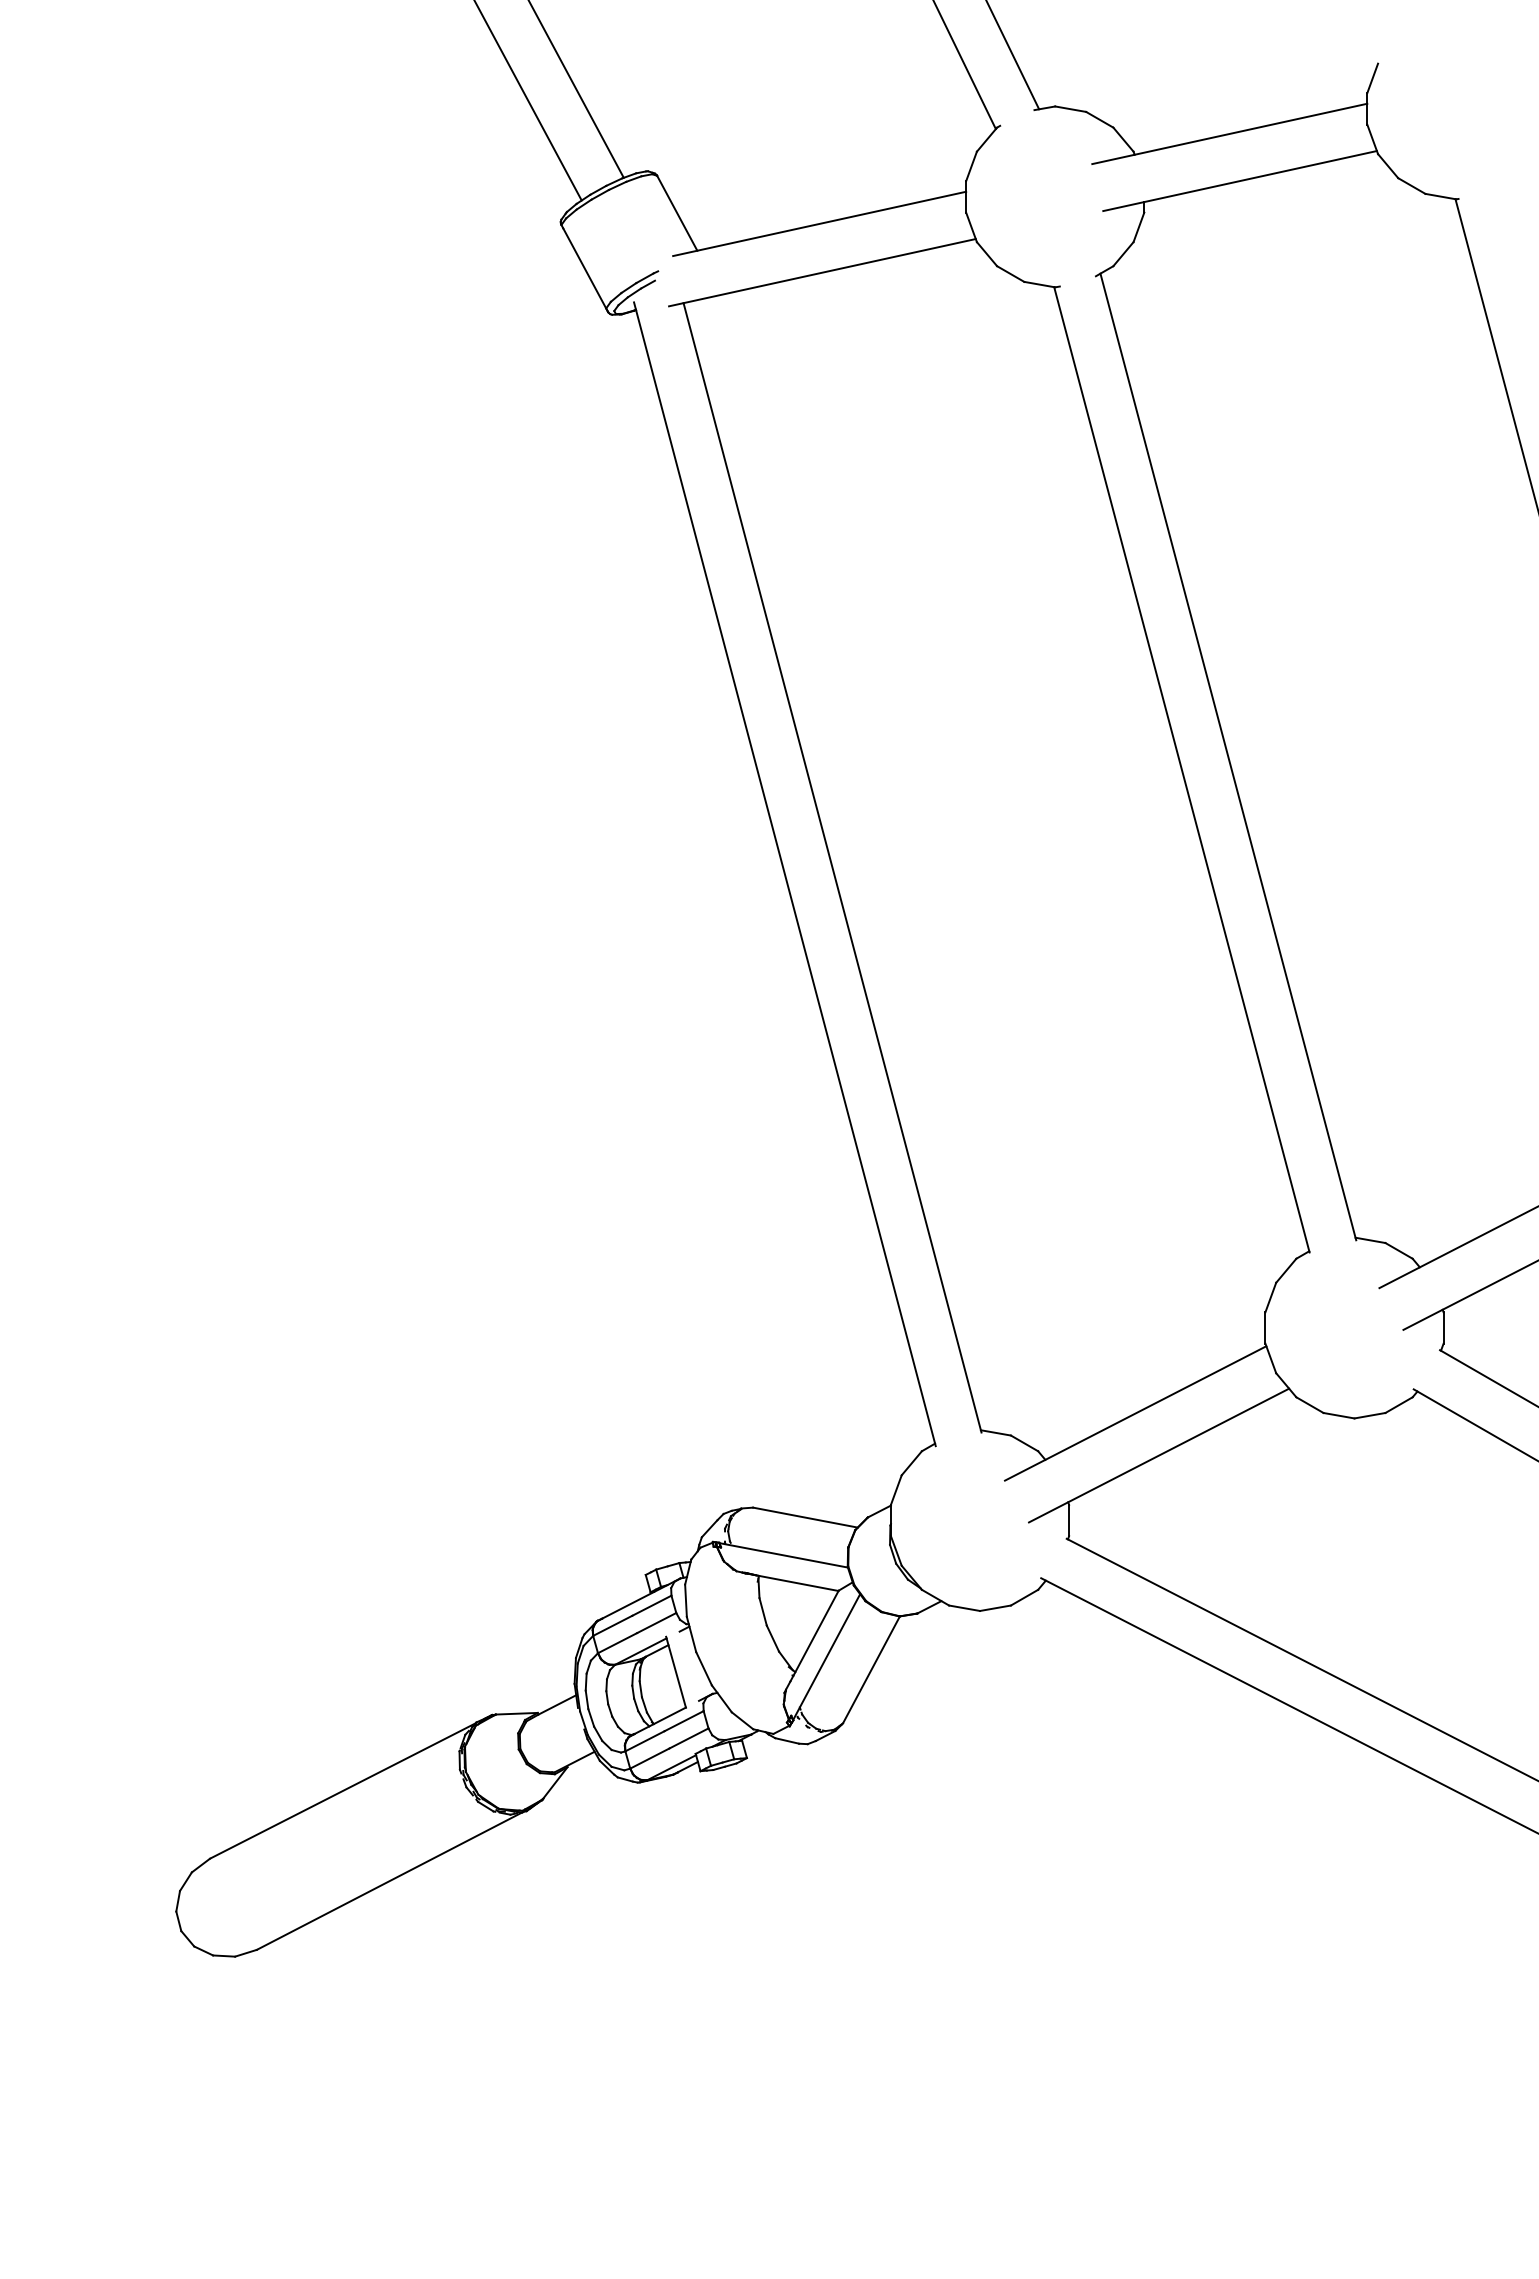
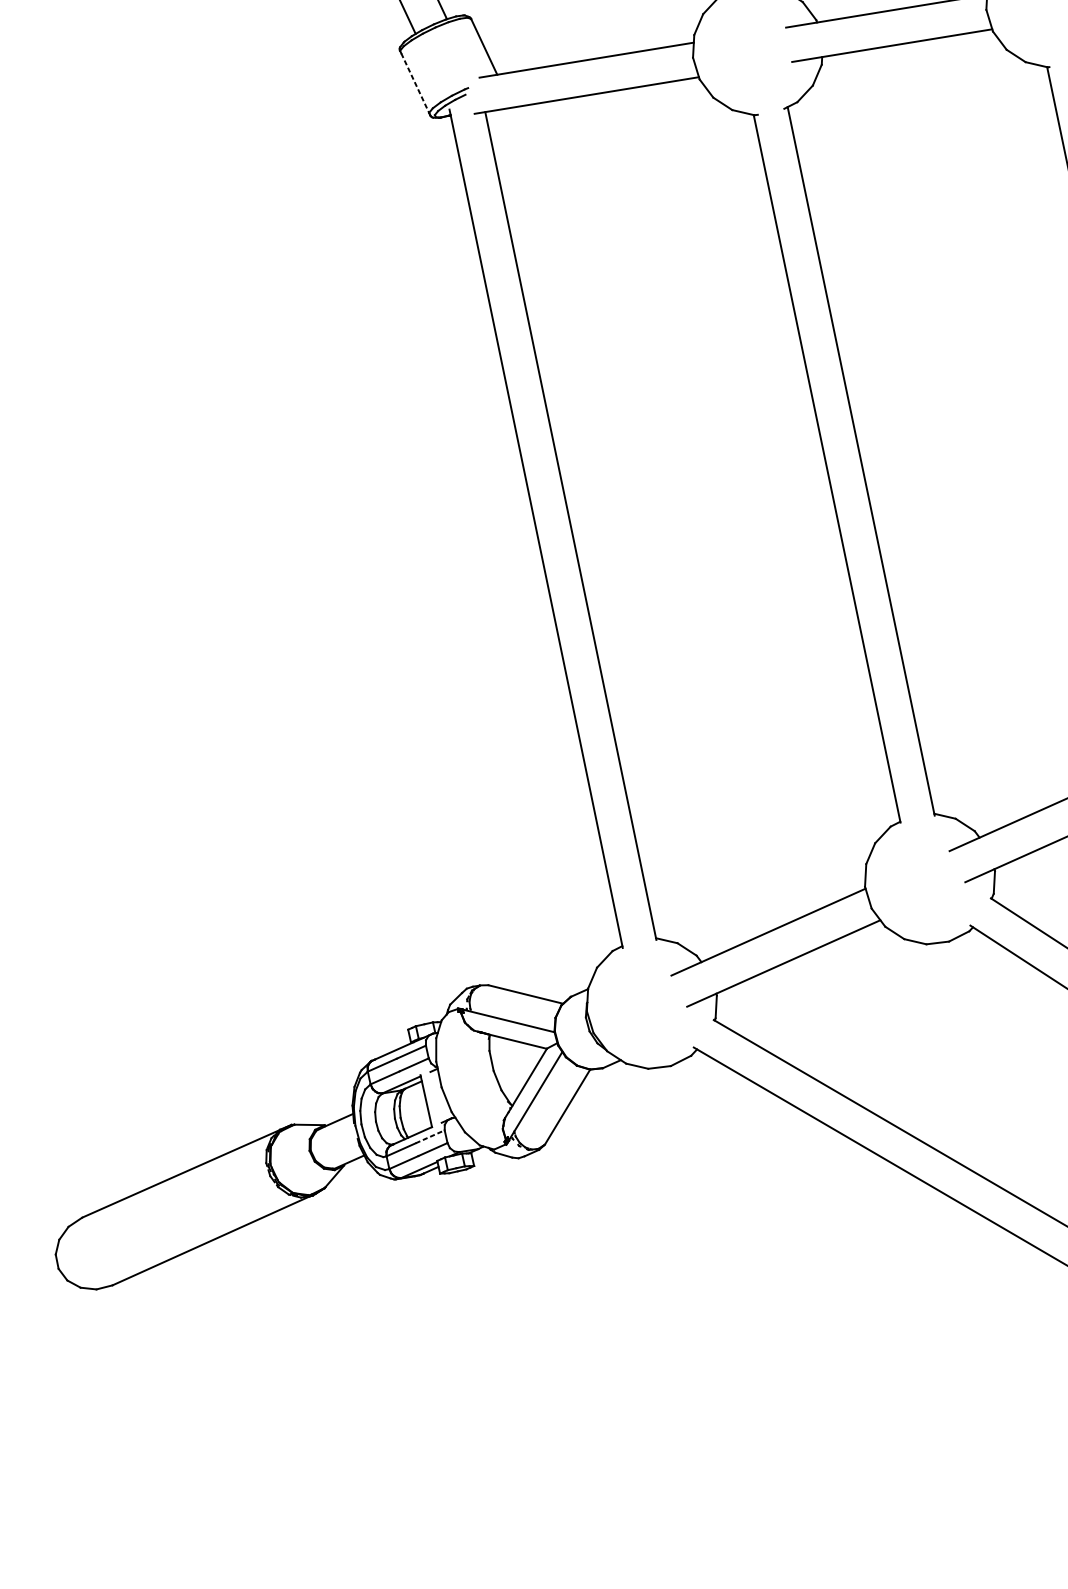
line: (585, 270) -> (415, 84), solid -> dashed
line: (684, 1720) -> (430, 1136), solid -> dashed

